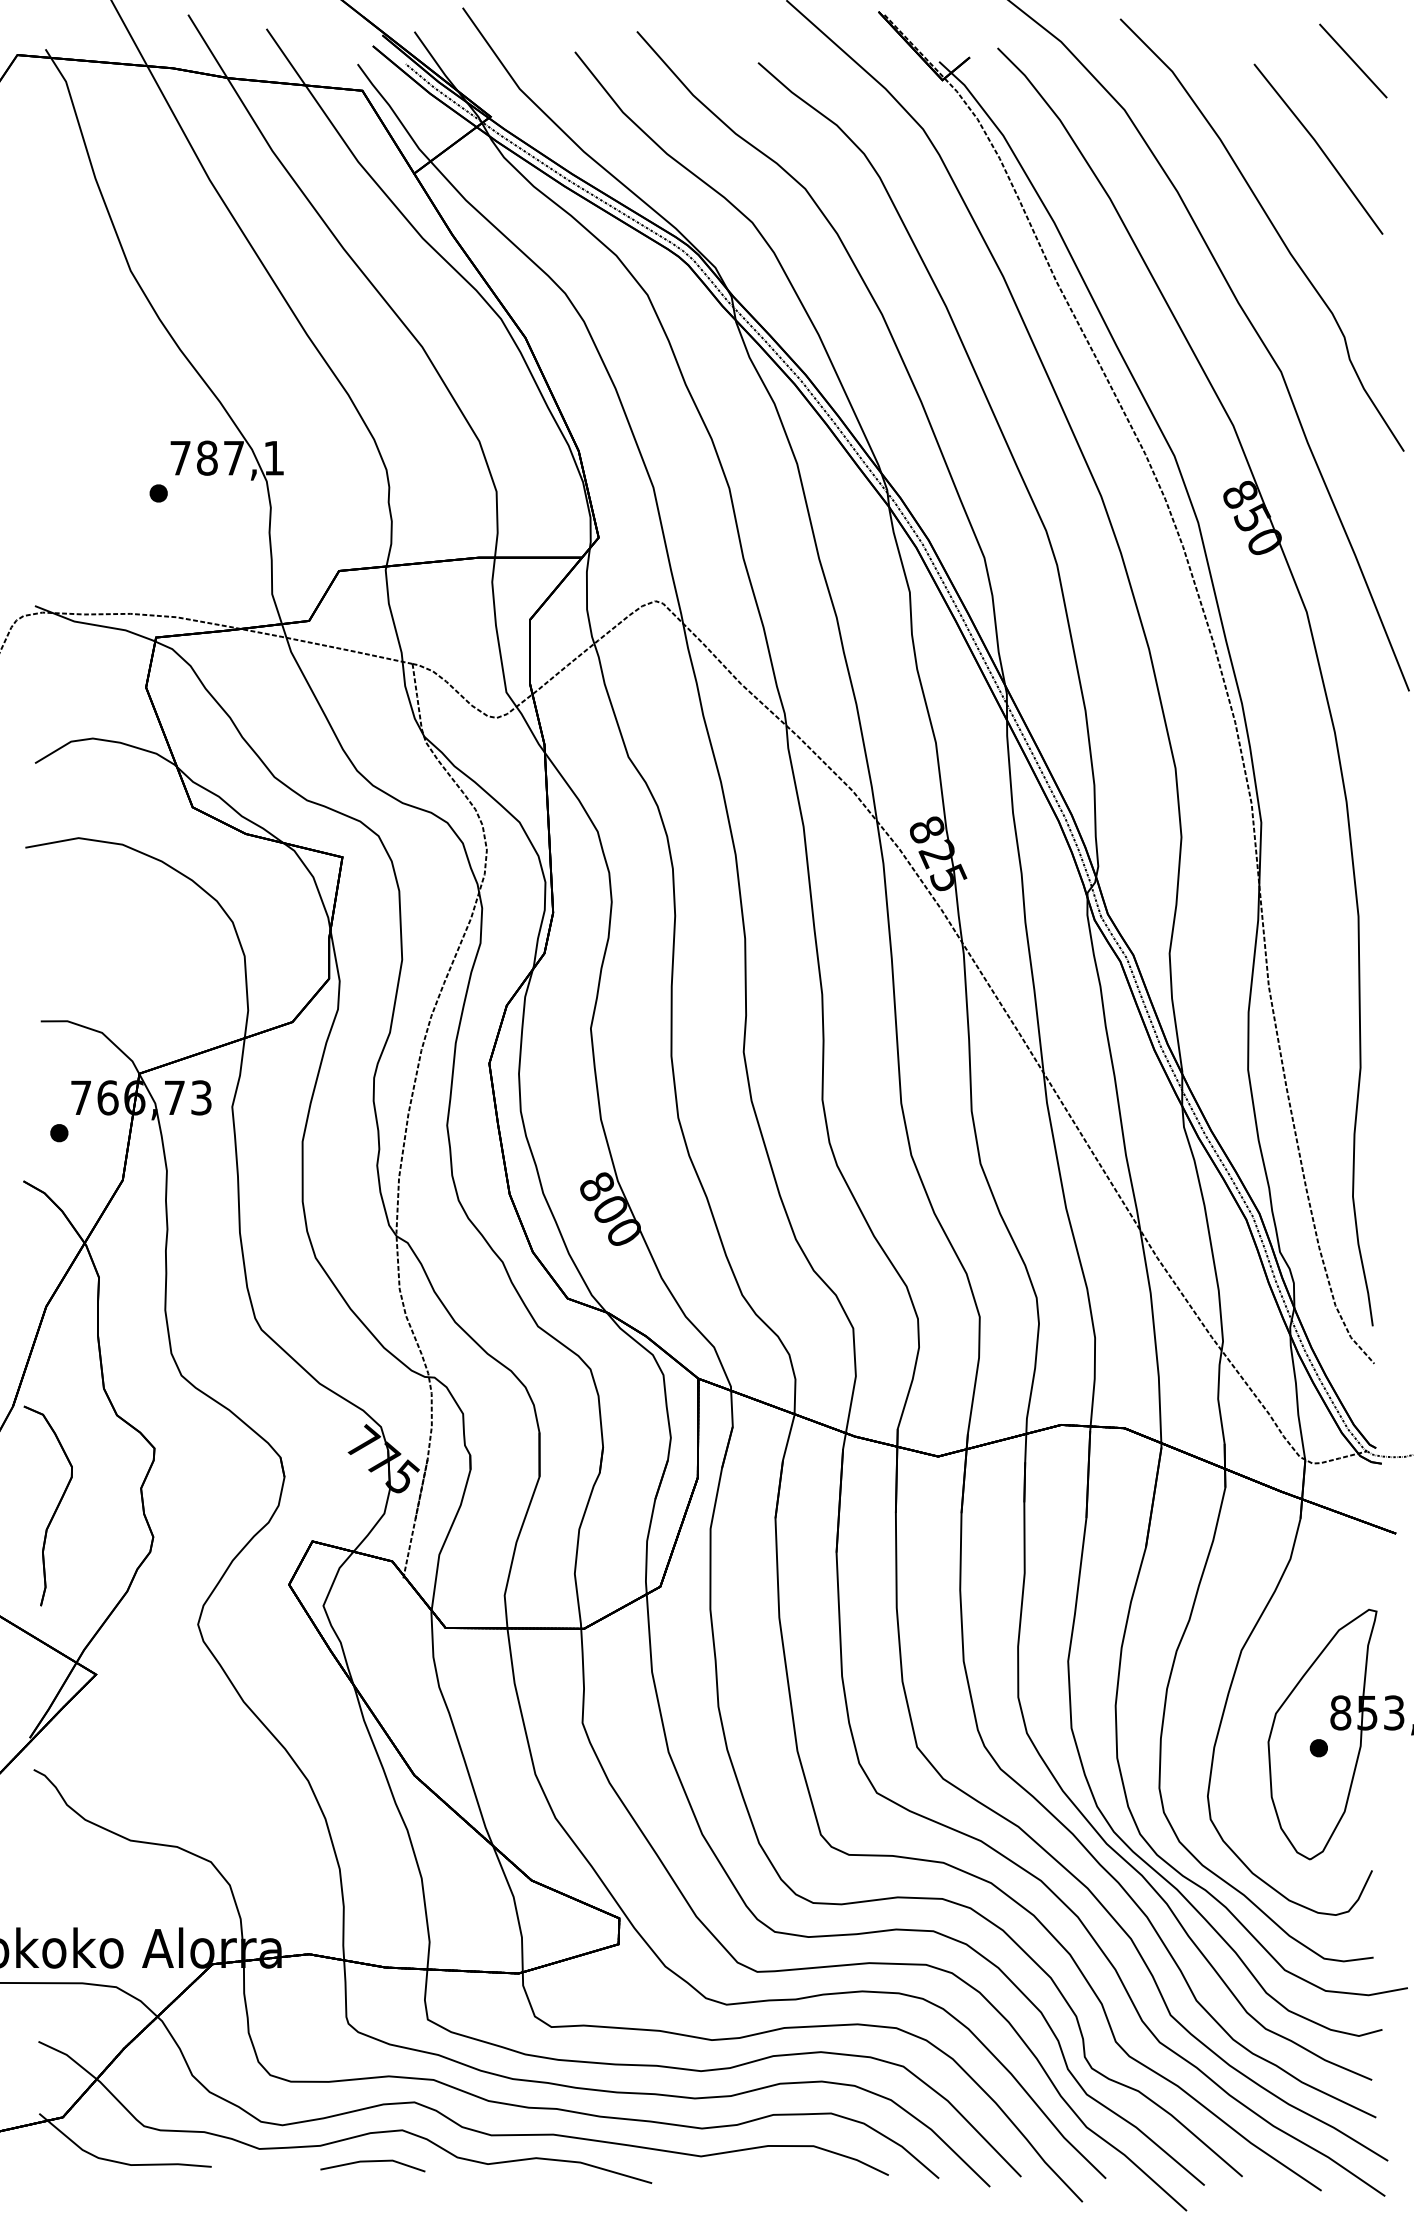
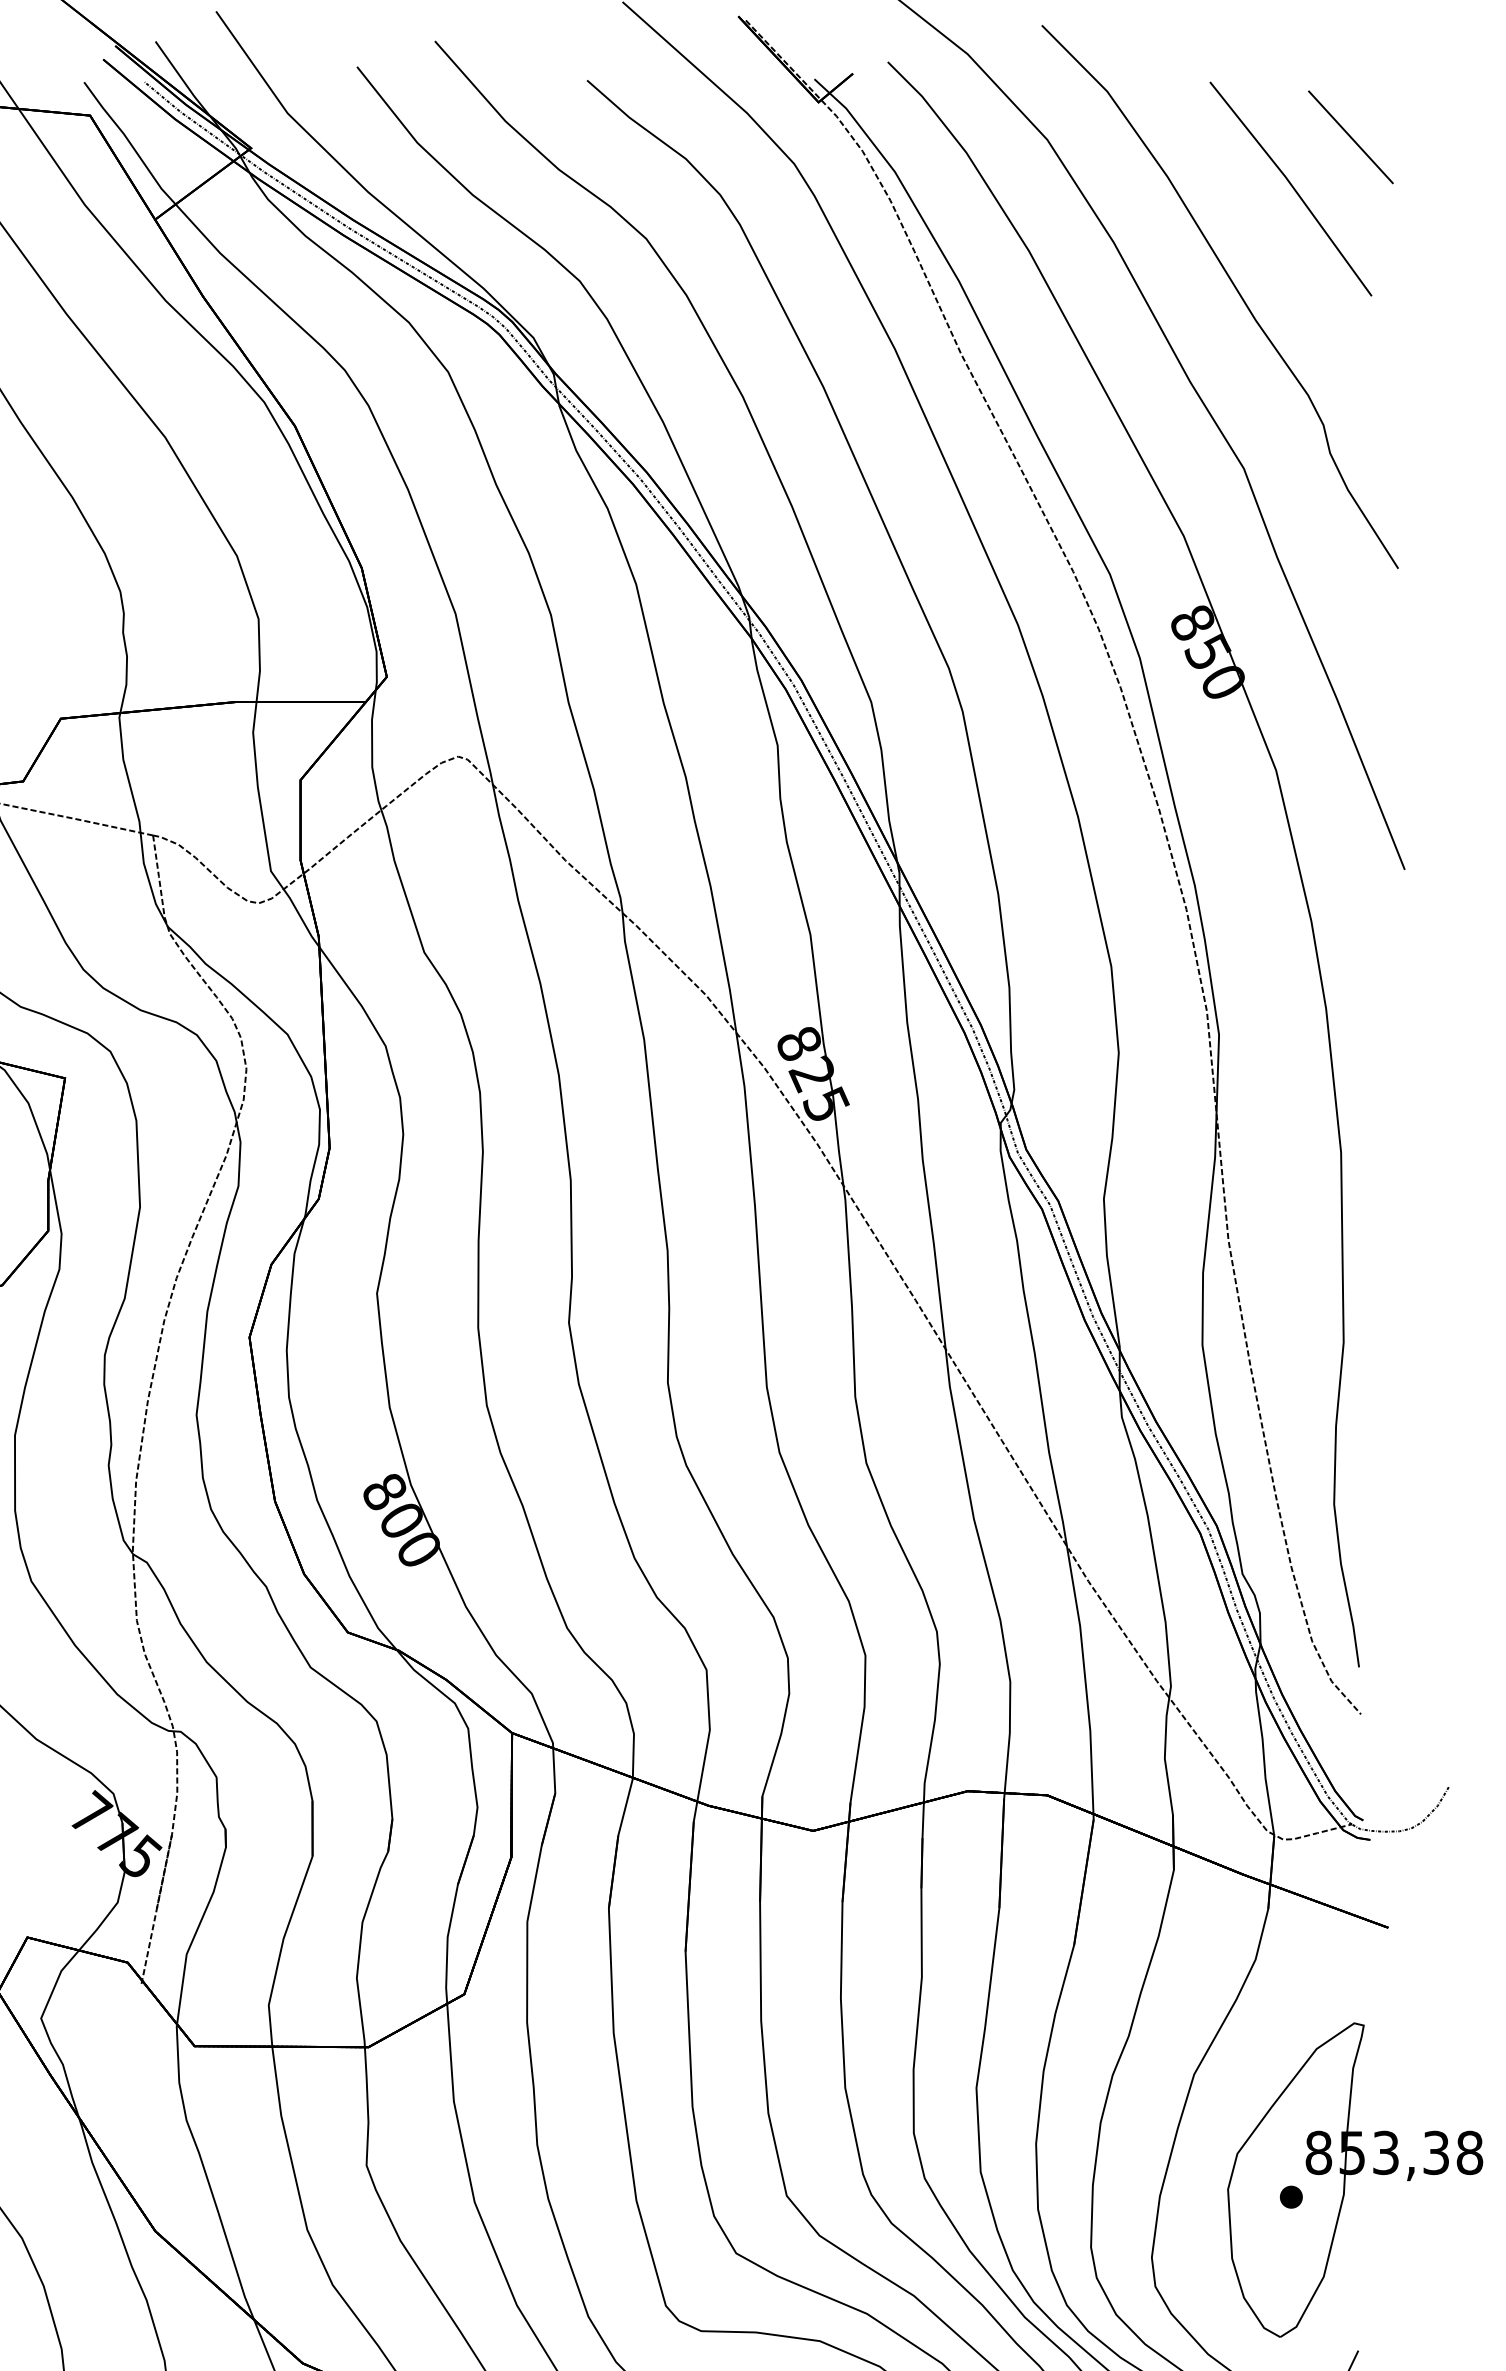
line: (1353, 60) -> (1351, 136), moved

